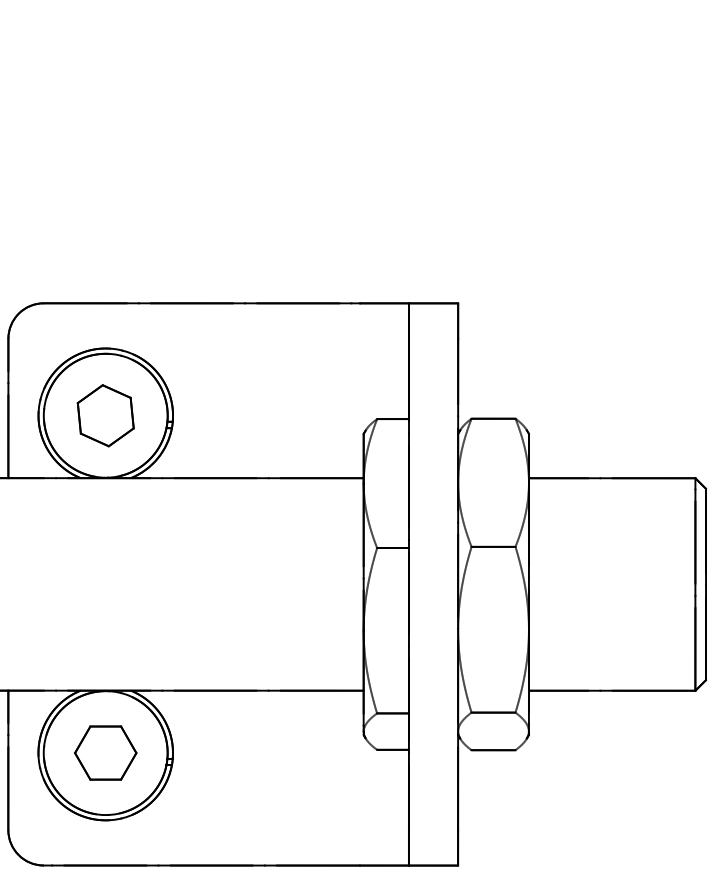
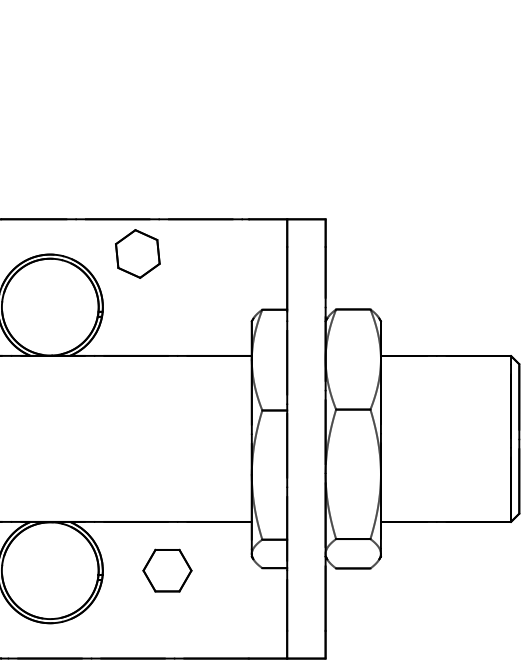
part: (105, 415) -> (137, 253), moved
part: (105, 752) -> (167, 570), moved

